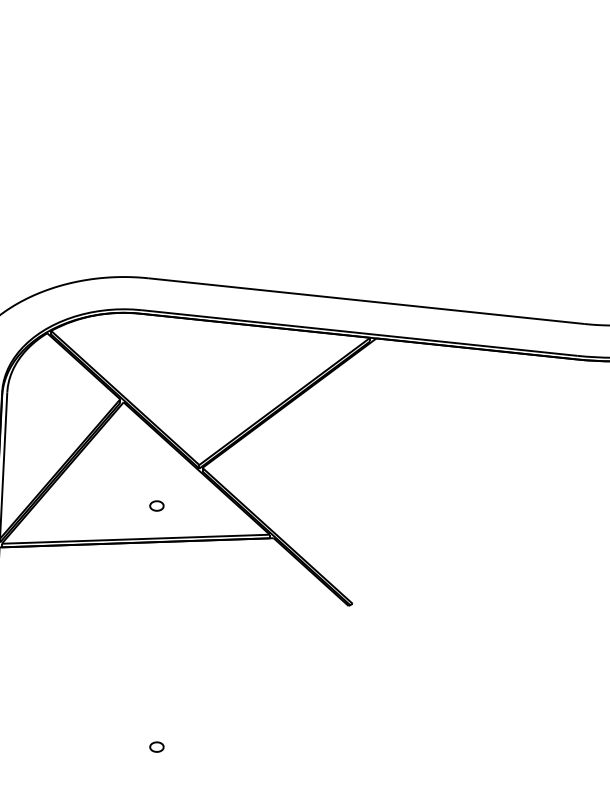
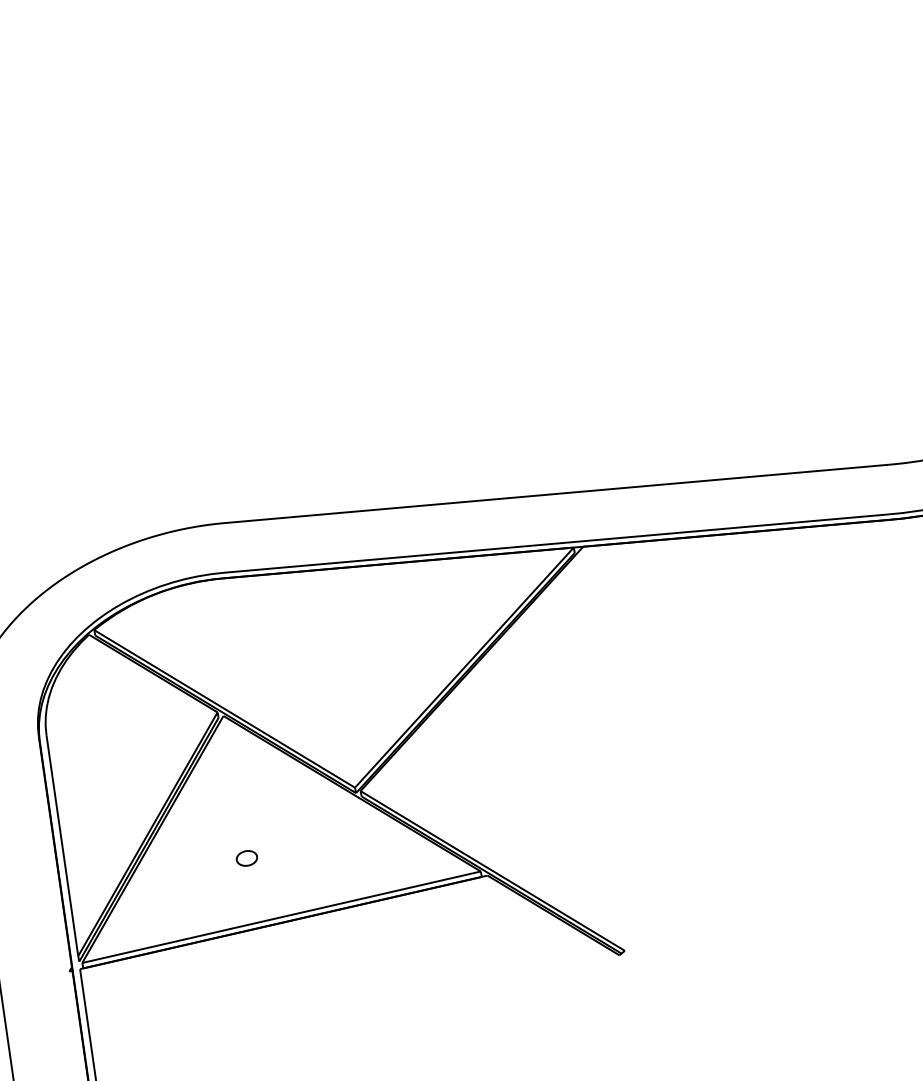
part: (156, 505) -> (246, 857), moved

